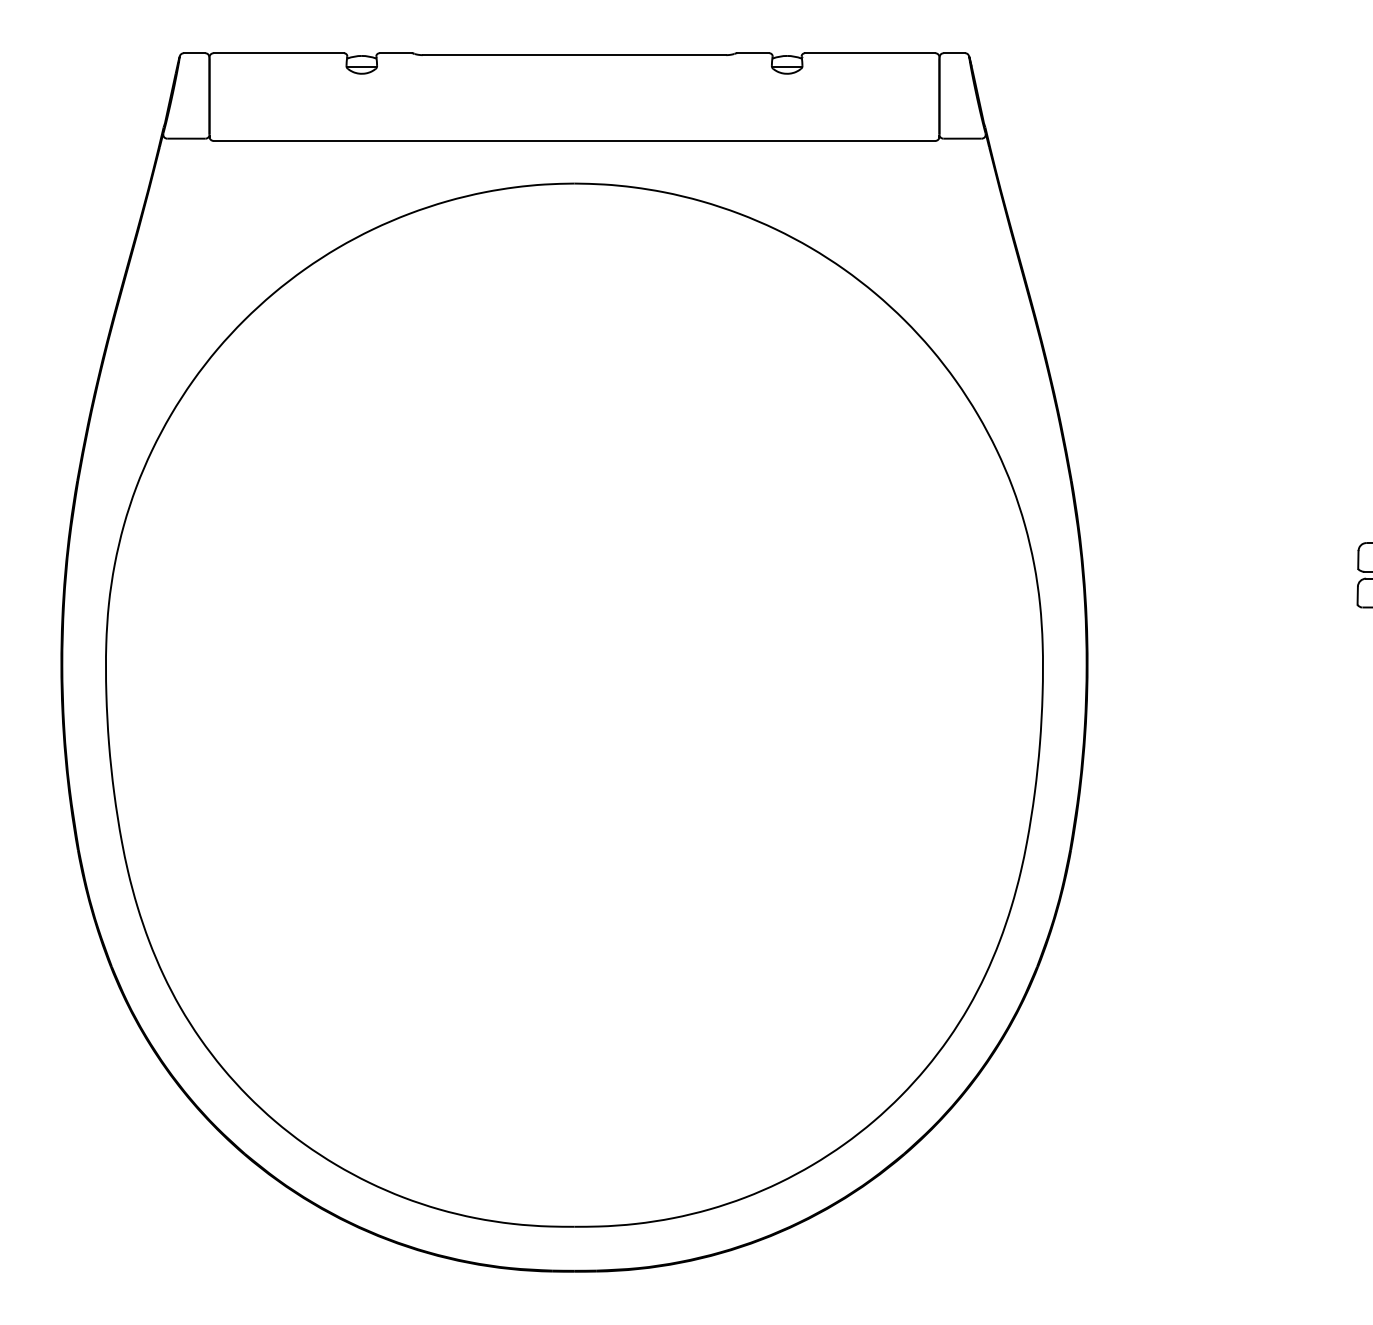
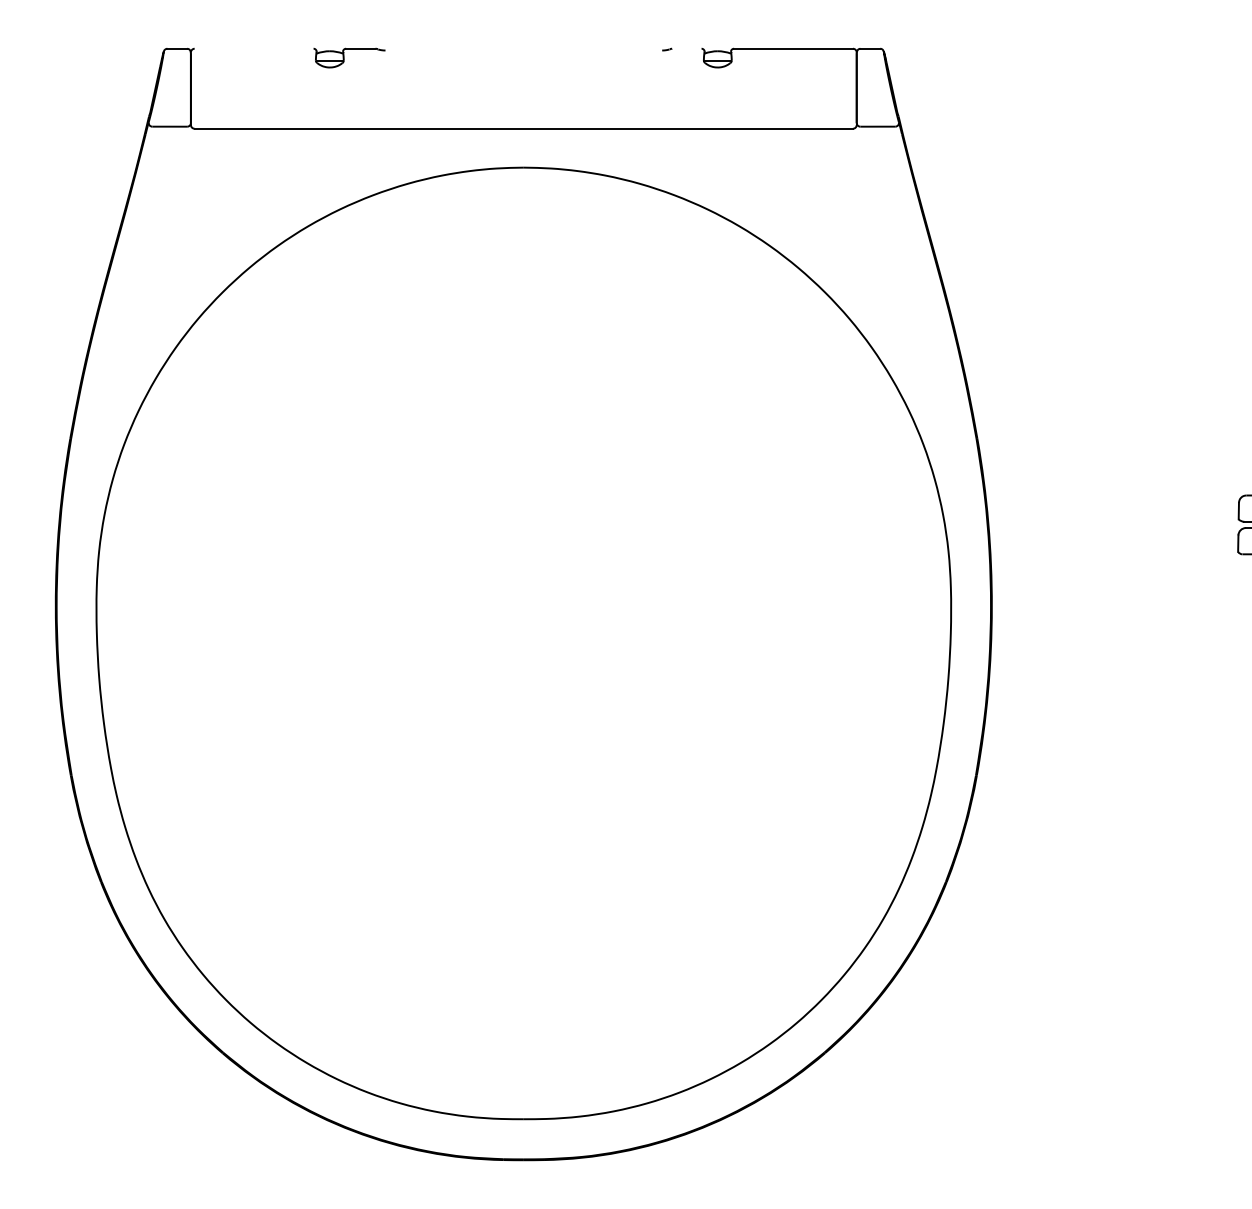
line: (278, 52) -> (253, 48), removed
line: (752, 52) -> (686, 48), removed
line: (574, 55) -> (523, 50), removed

